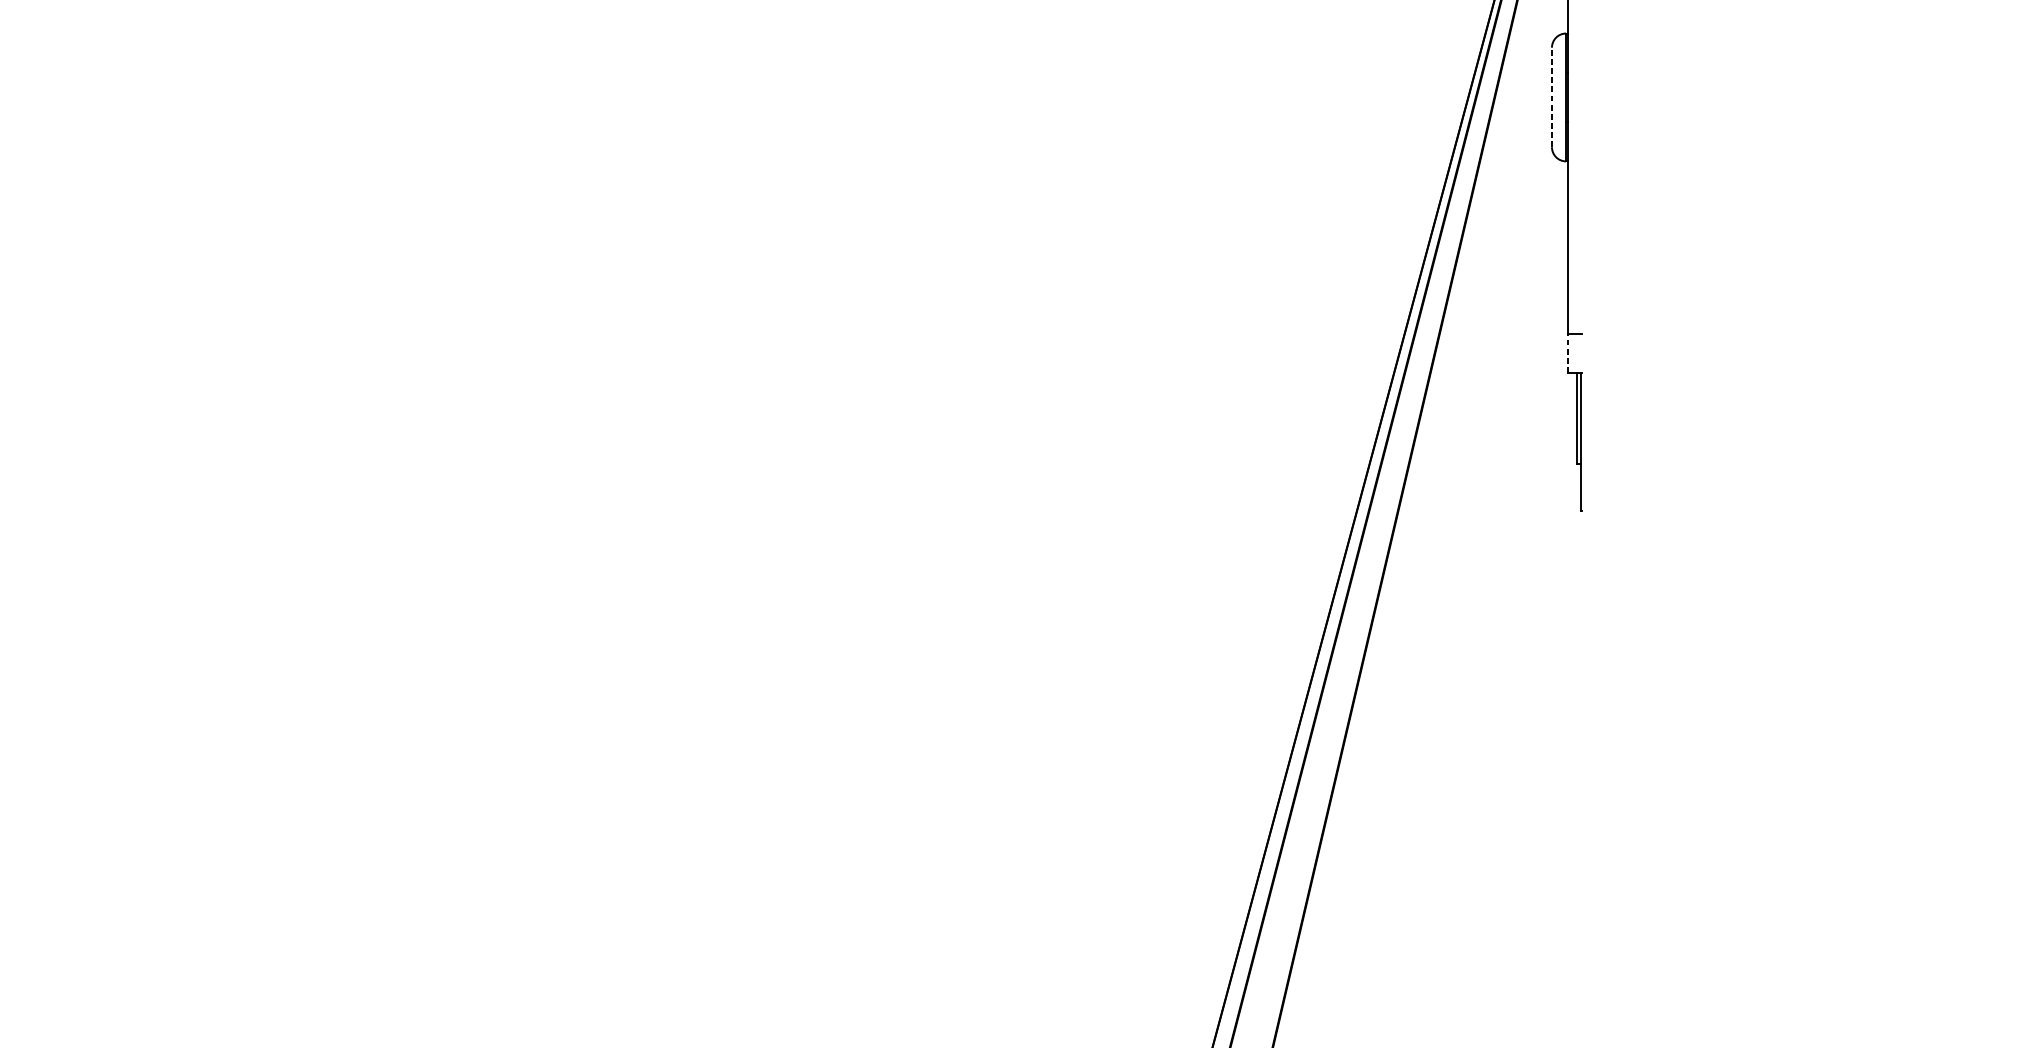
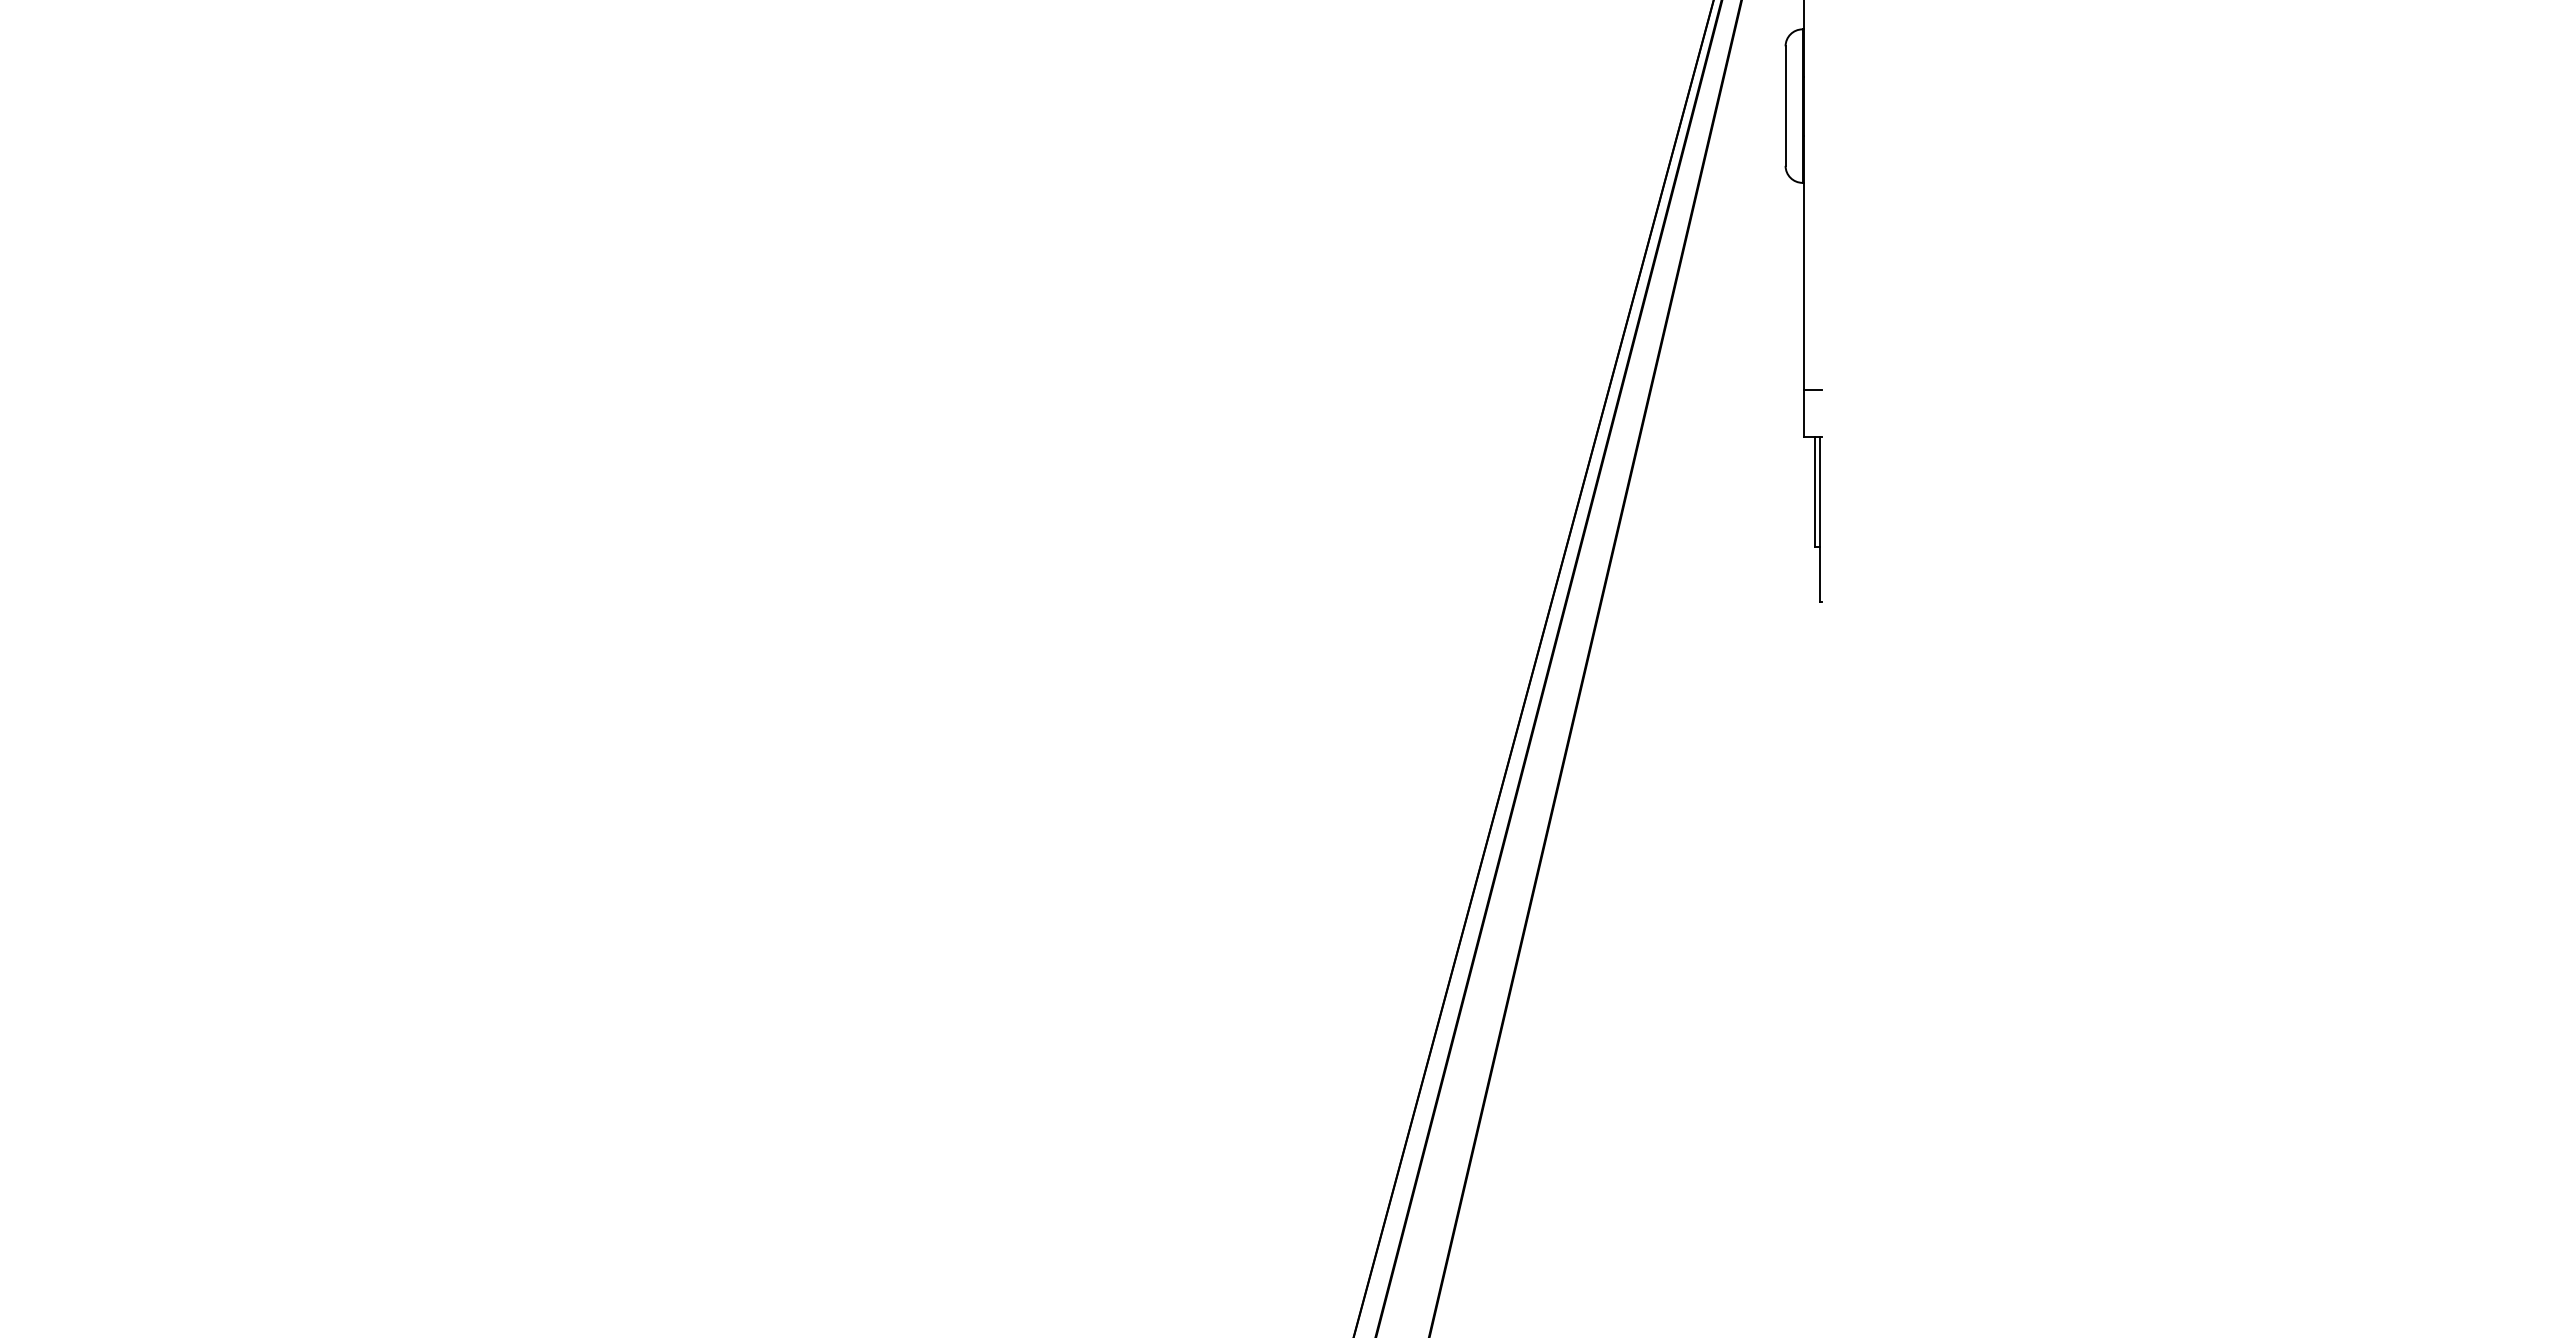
line: (1551, 97) -> (1785, 106), dashed -> solid
line: (1567, 353) -> (1804, 413), dashed -> solid

